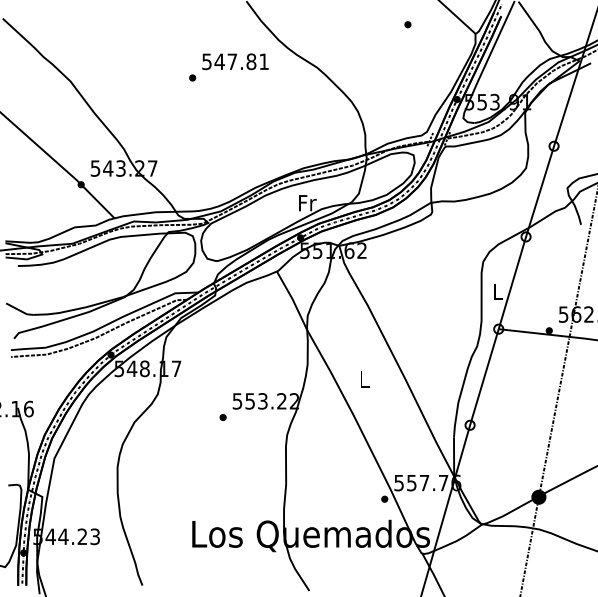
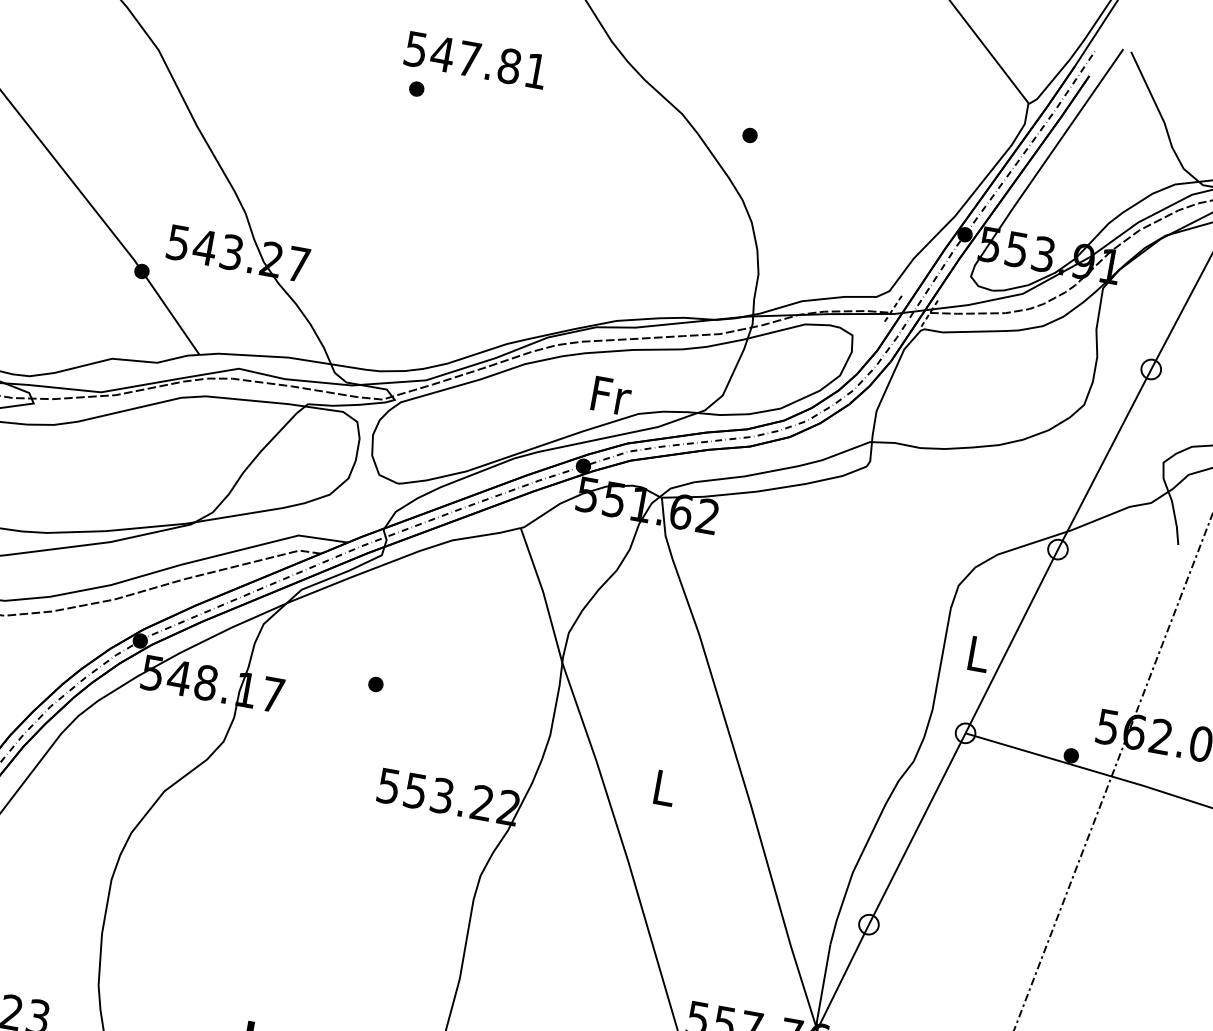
part: (407, 24) -> (749, 134), moved
text: (235, 61) -> (476, 59), moved
part: (222, 417) -> (374, 684), moved

